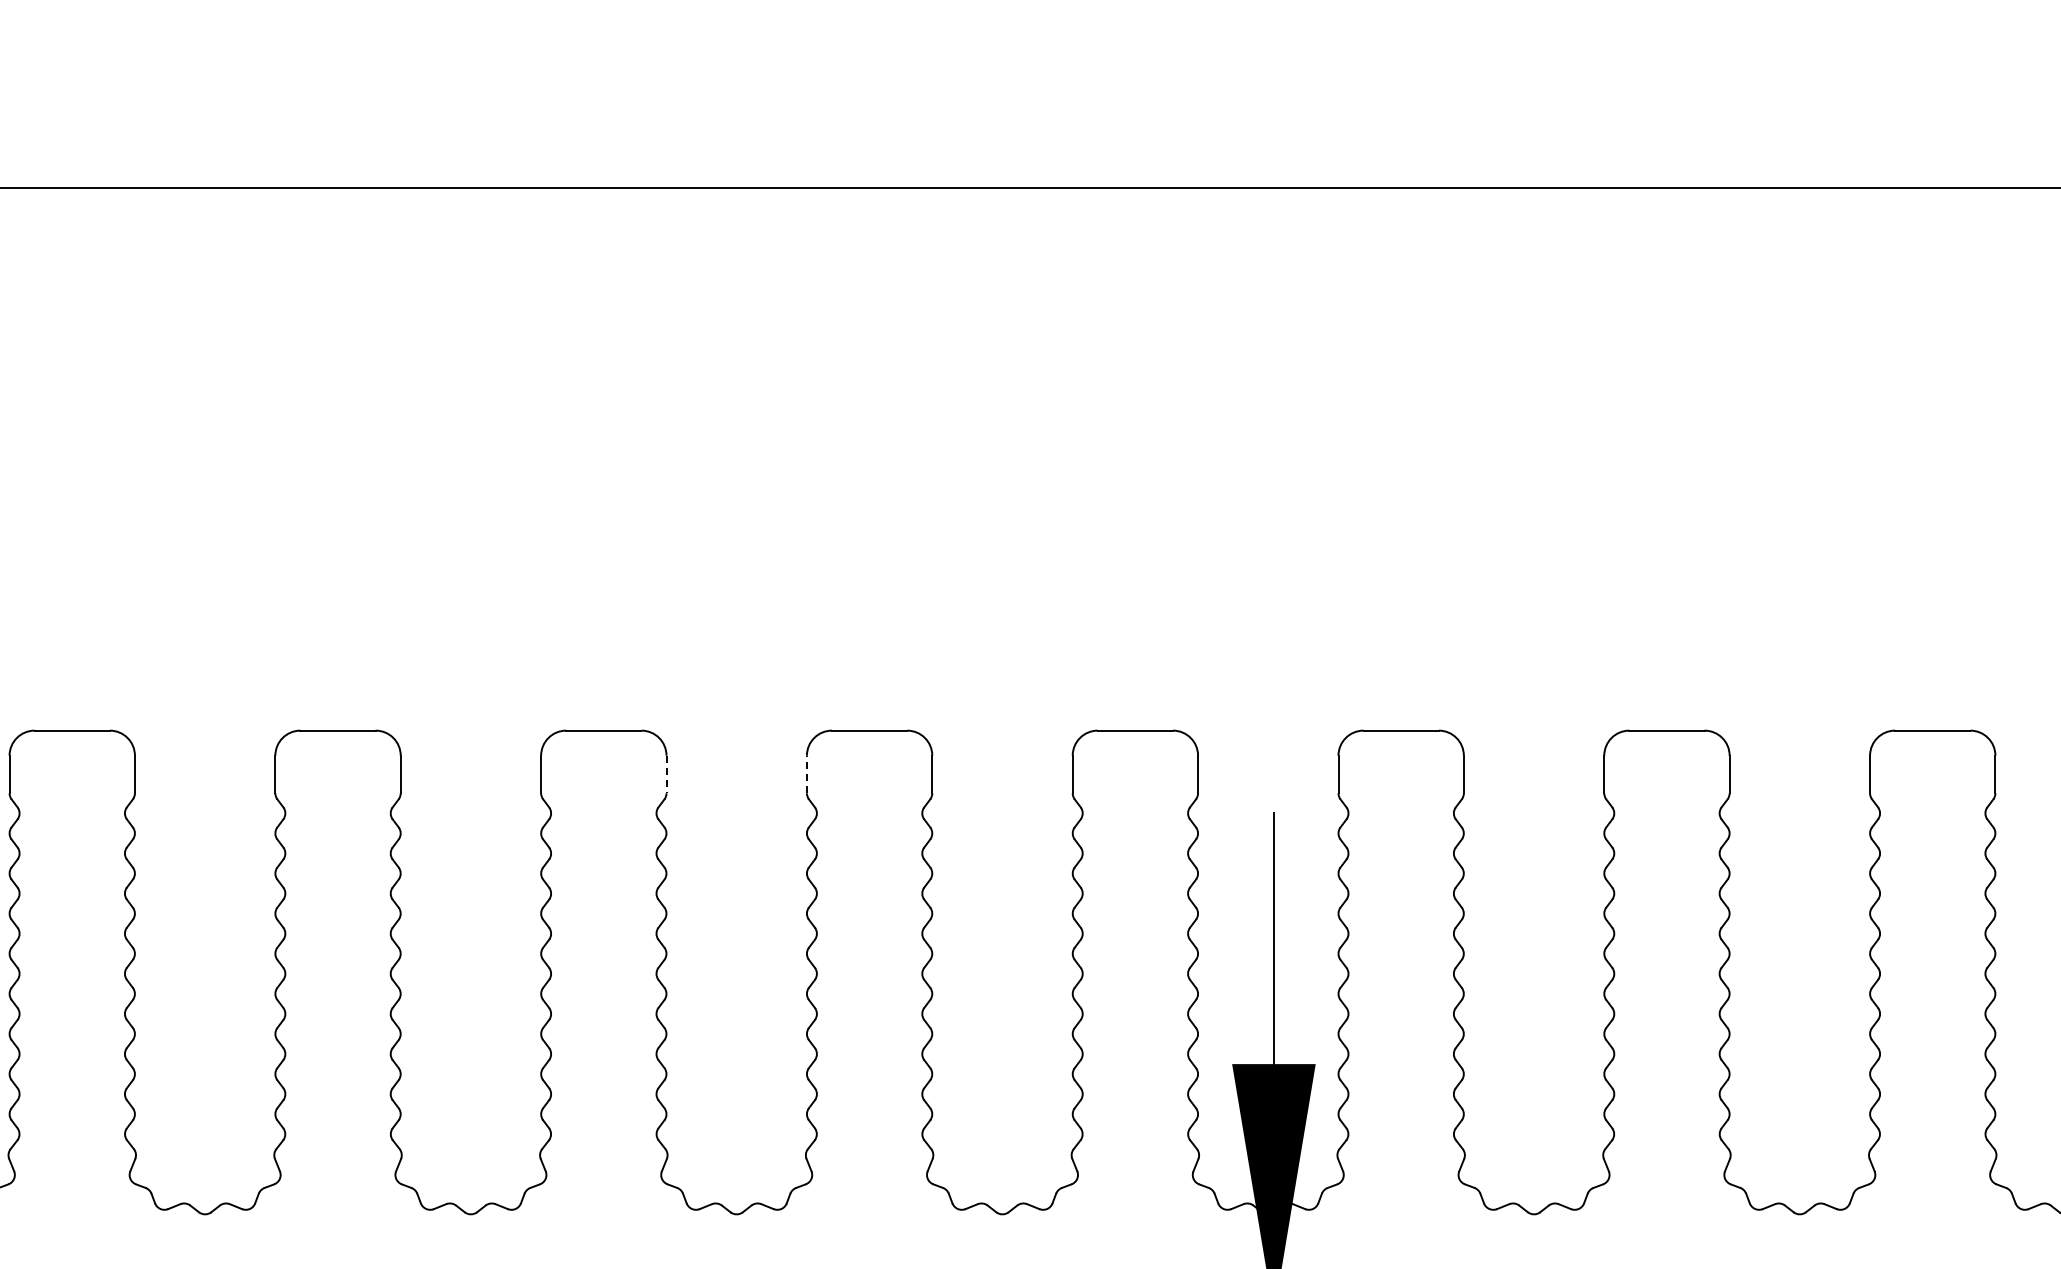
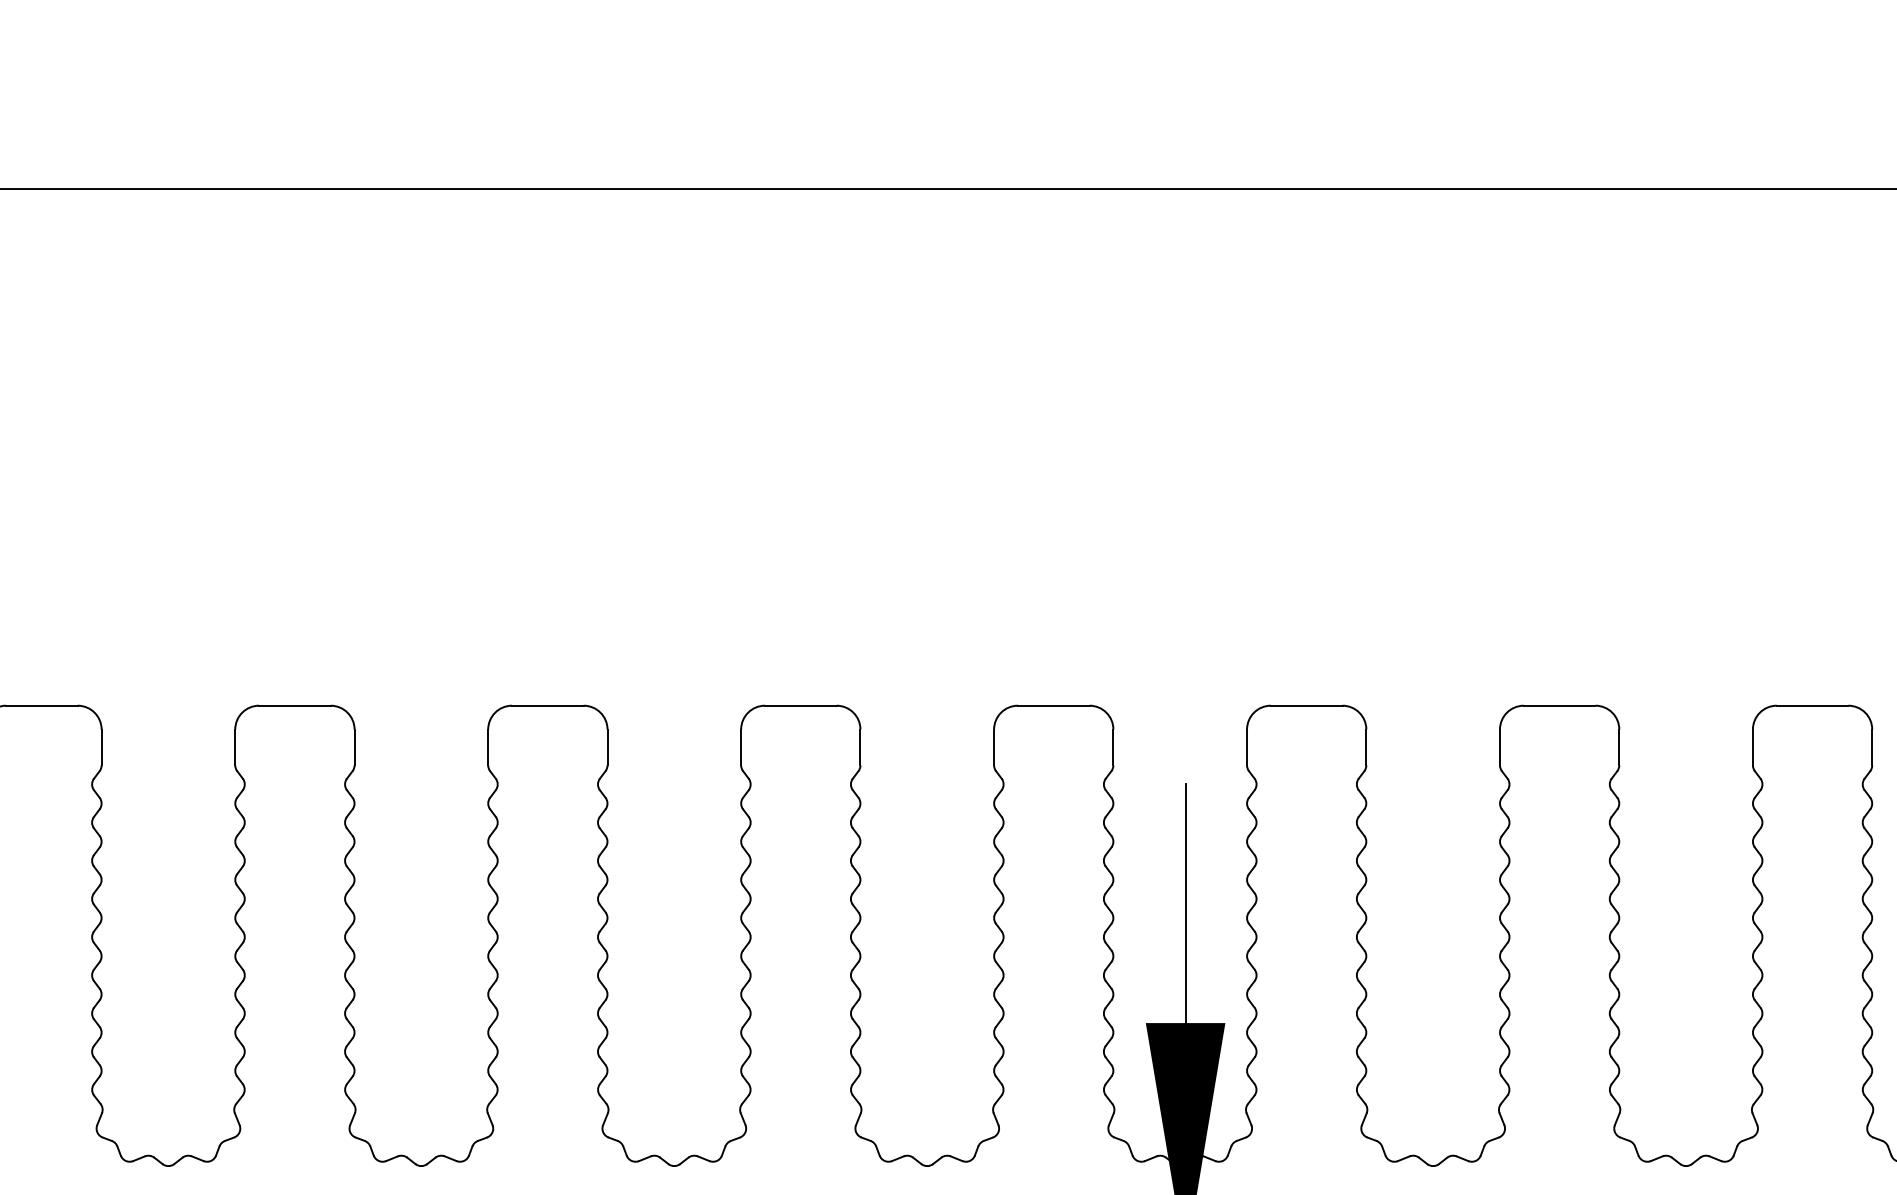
line: (666, 774) -> (607, 747), dashed -> solid
line: (806, 774) -> (740, 747), dashed -> solid

